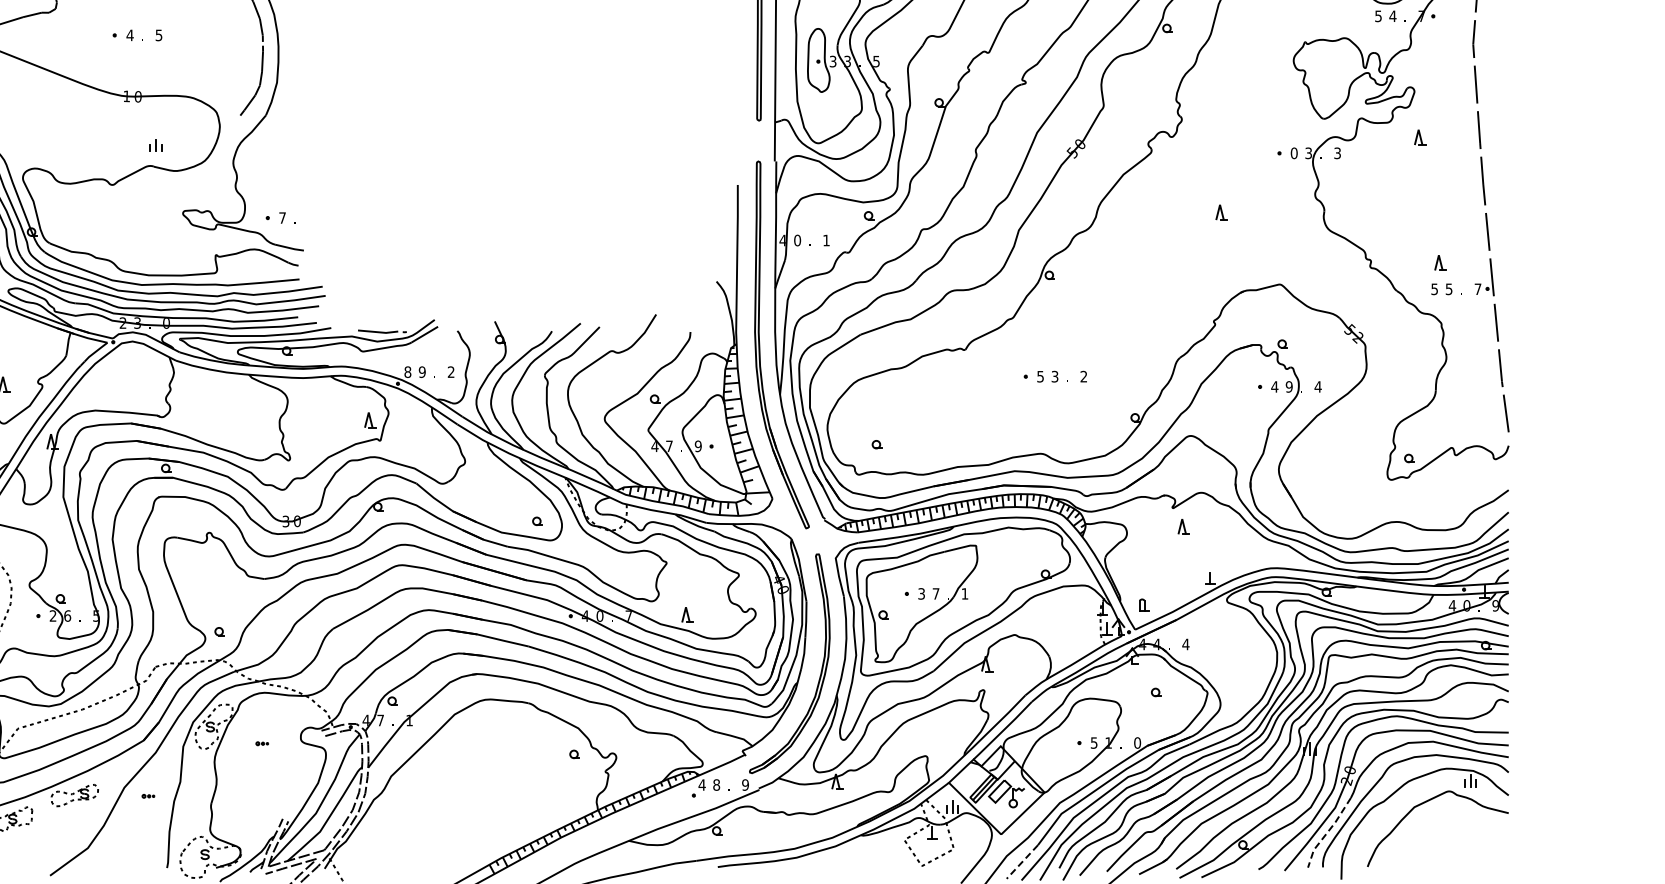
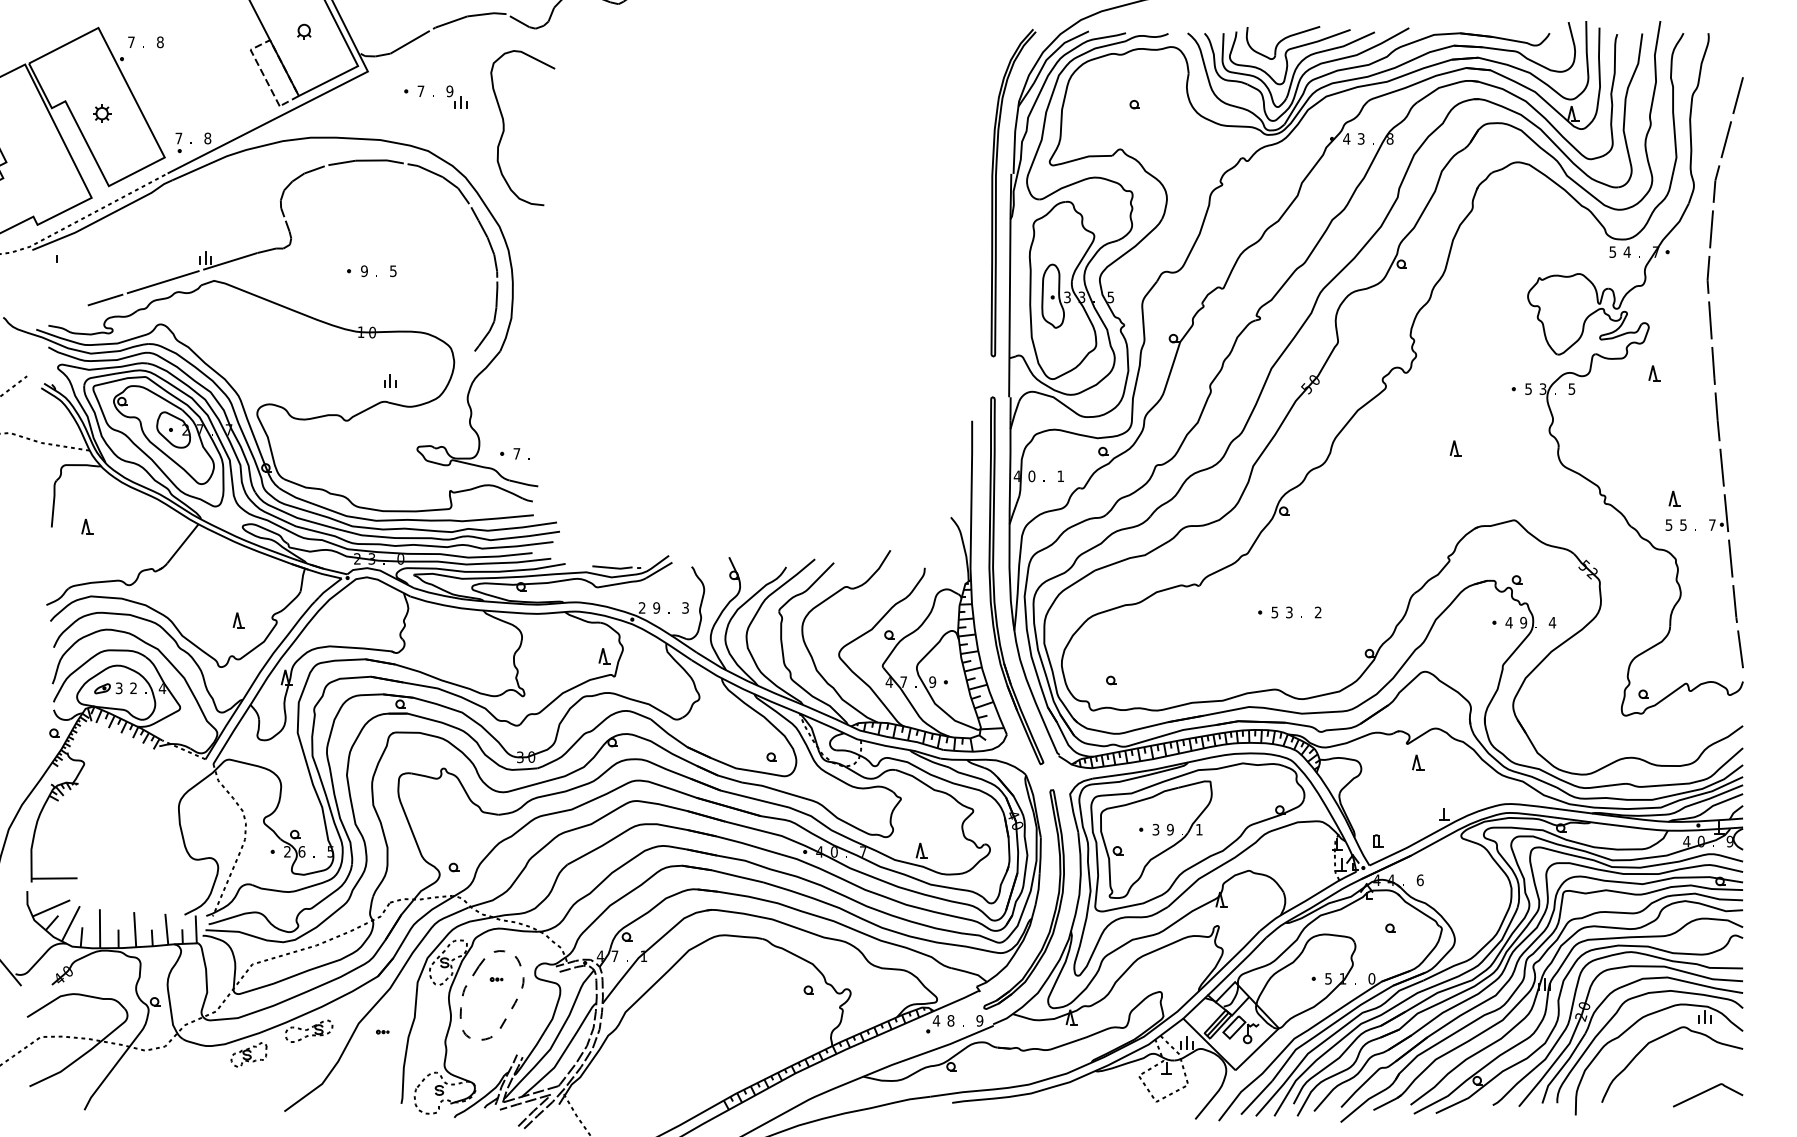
text: (130, 35) -> (364, 271), 4 -> 9
text: (1294, 152) -> (1528, 388), 0 -> 5
text: (1337, 152) -> (1571, 388), 3 -> 5
text: (407, 371) -> (641, 607), 8 -> 2
text: (451, 372) -> (685, 608), 2 -> 3
text: (936, 593) -> (1170, 829), 7 -> 9
text: (1185, 644) -> (1419, 880), 4 -> 6
part: (278, 769) -> (512, 1005), added
line: (1328, 831) -> (1562, 1067), dashed -> solid
curve: (1473, 855) -> (1707, 1091), added
line: (1022, 861) -> (1256, 1097), dashed -> solid

